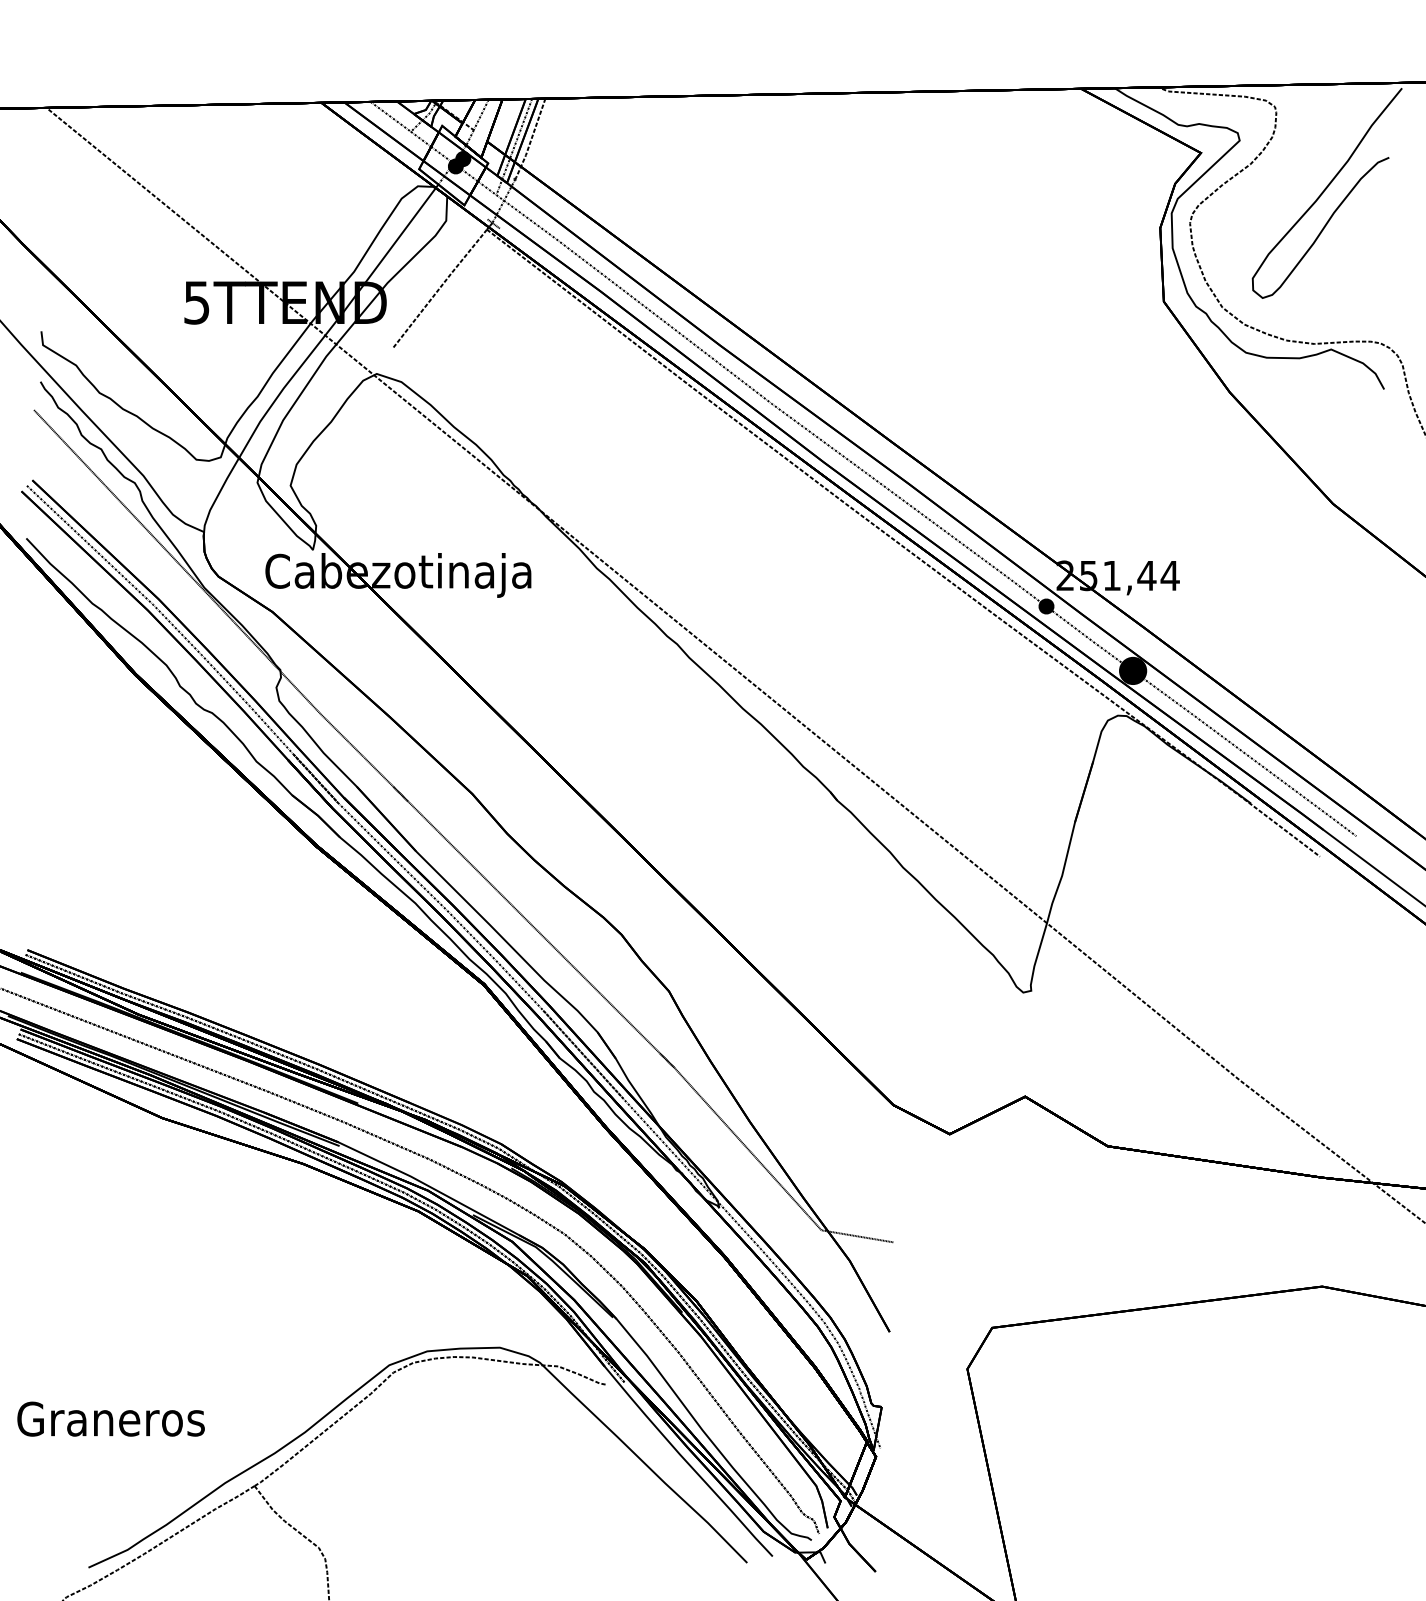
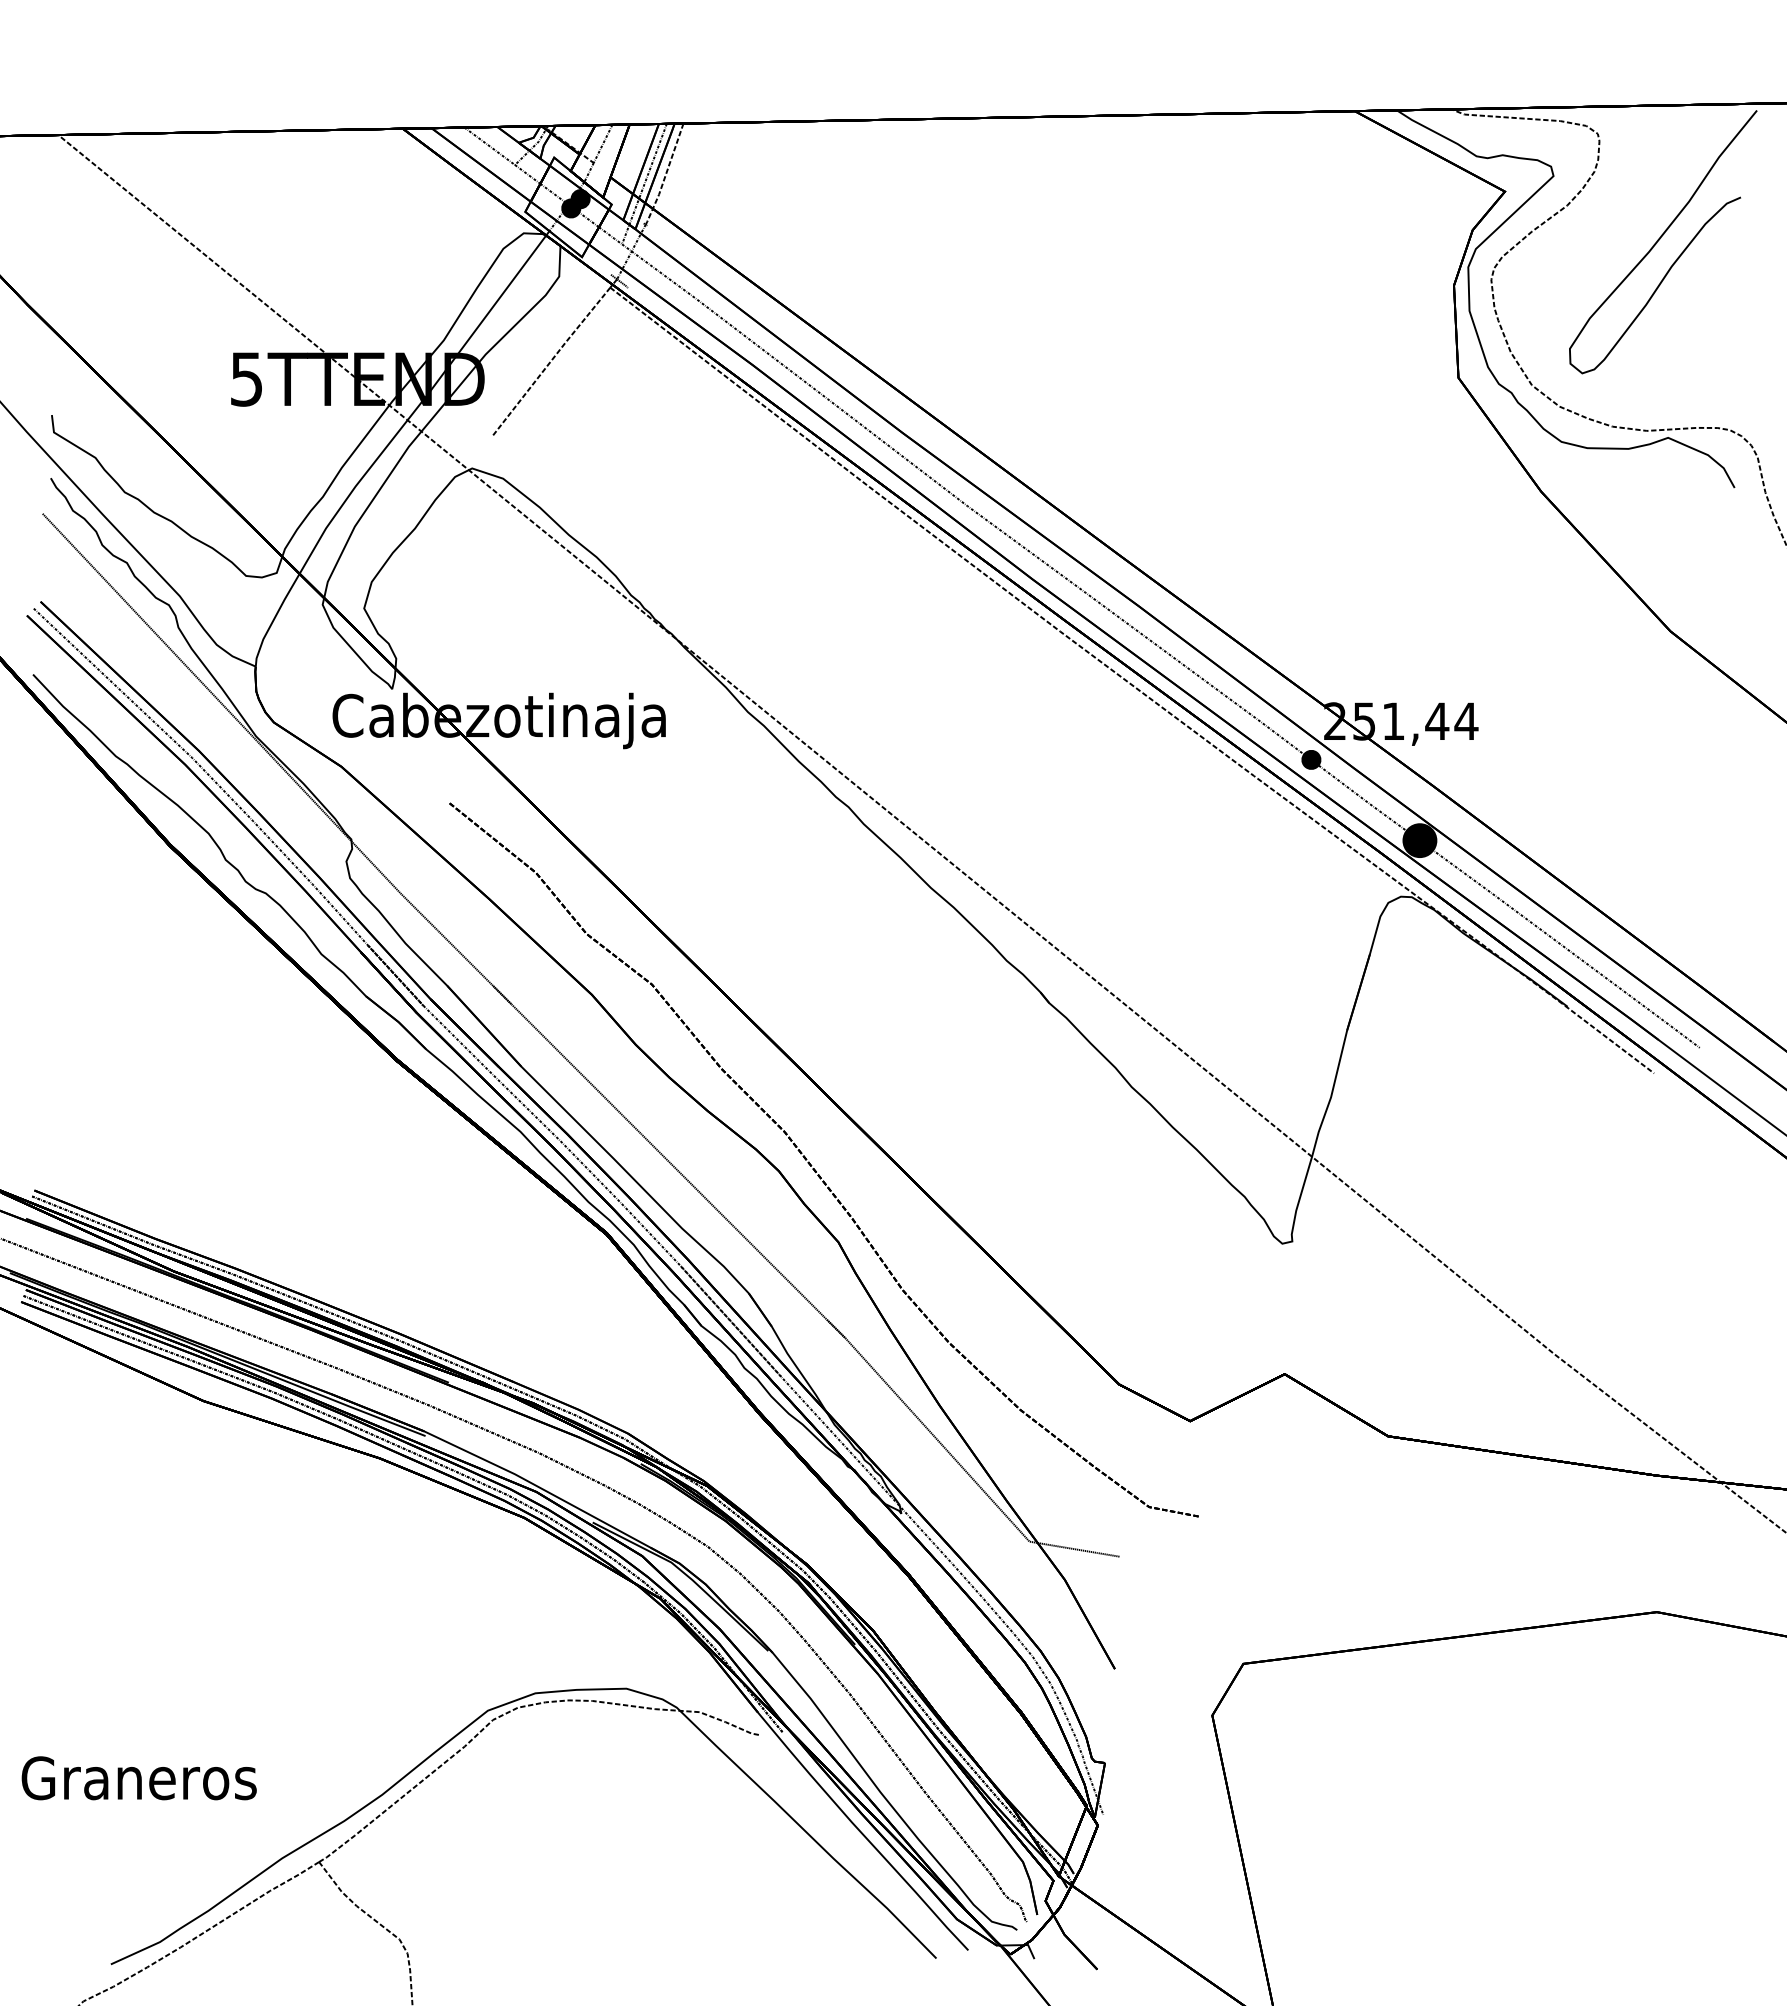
part: (648, 930) -> (812, 1165), added

